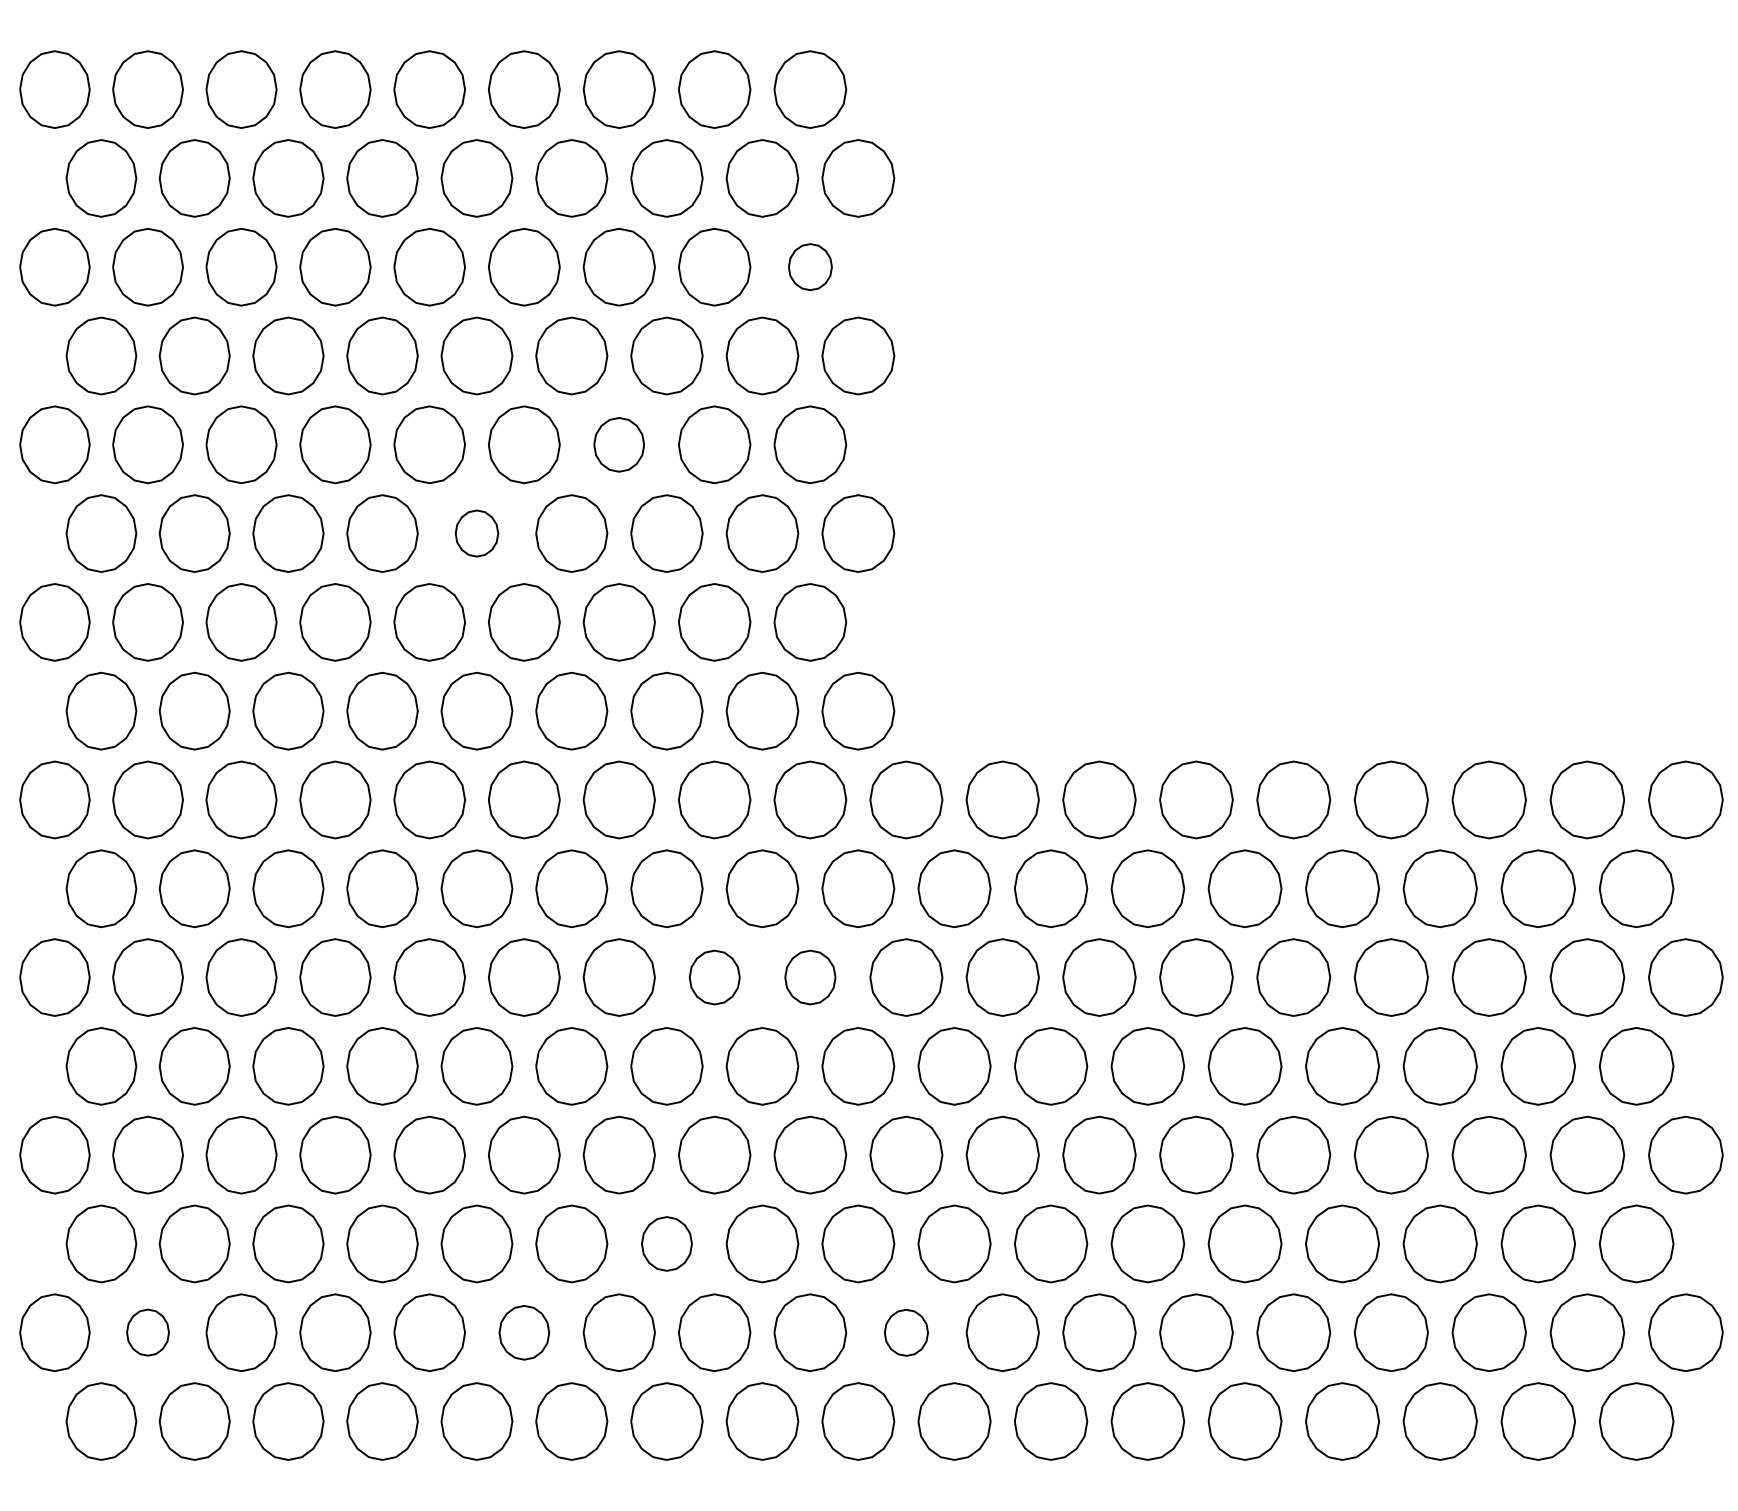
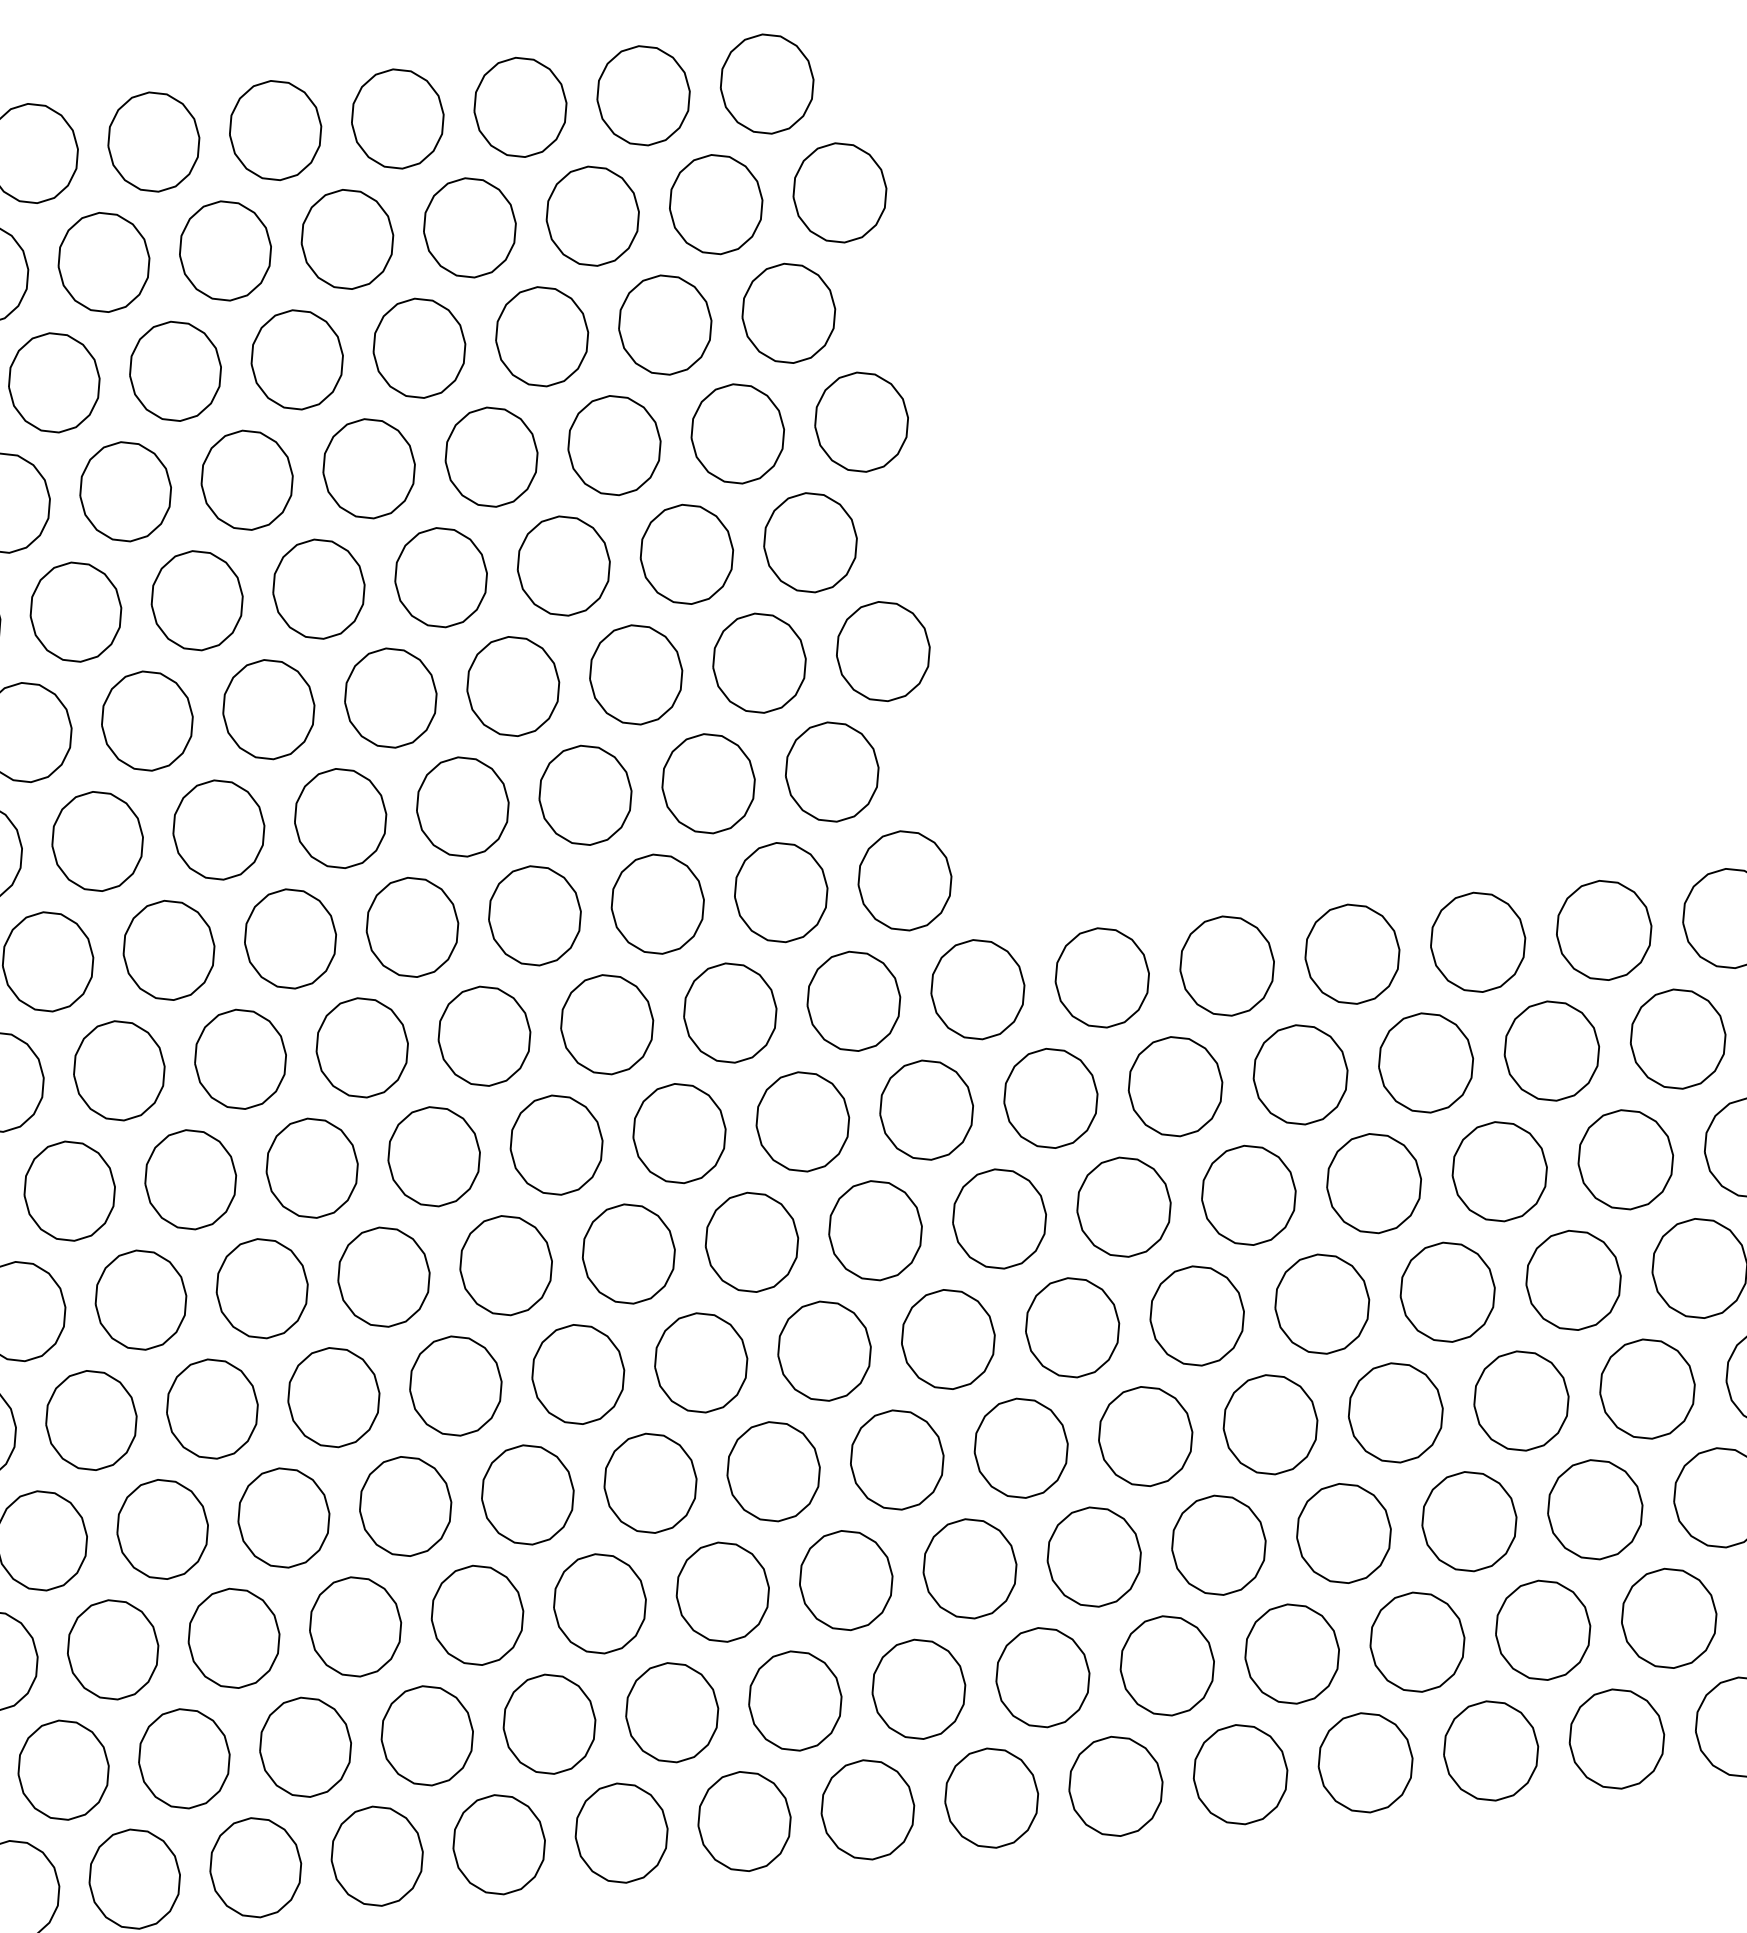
part: (810, 266) -> (788, 312), size x1.67
part: (618, 444) -> (562, 565), size x1.43
part: (476, 533) -> (390, 698), size x1.67
part: (714, 977) -> (751, 1242), size x1.43
part: (810, 977) -> (875, 1230), size x1.43
part: (666, 1243) -> (722, 1591), size x1.43
part: (147, 1332) -> (62, 1769), size x1.67
part: (524, 1332) -> (549, 1723), size x1.43
part: (906, 1332) -> (1043, 1677), size x1.67

